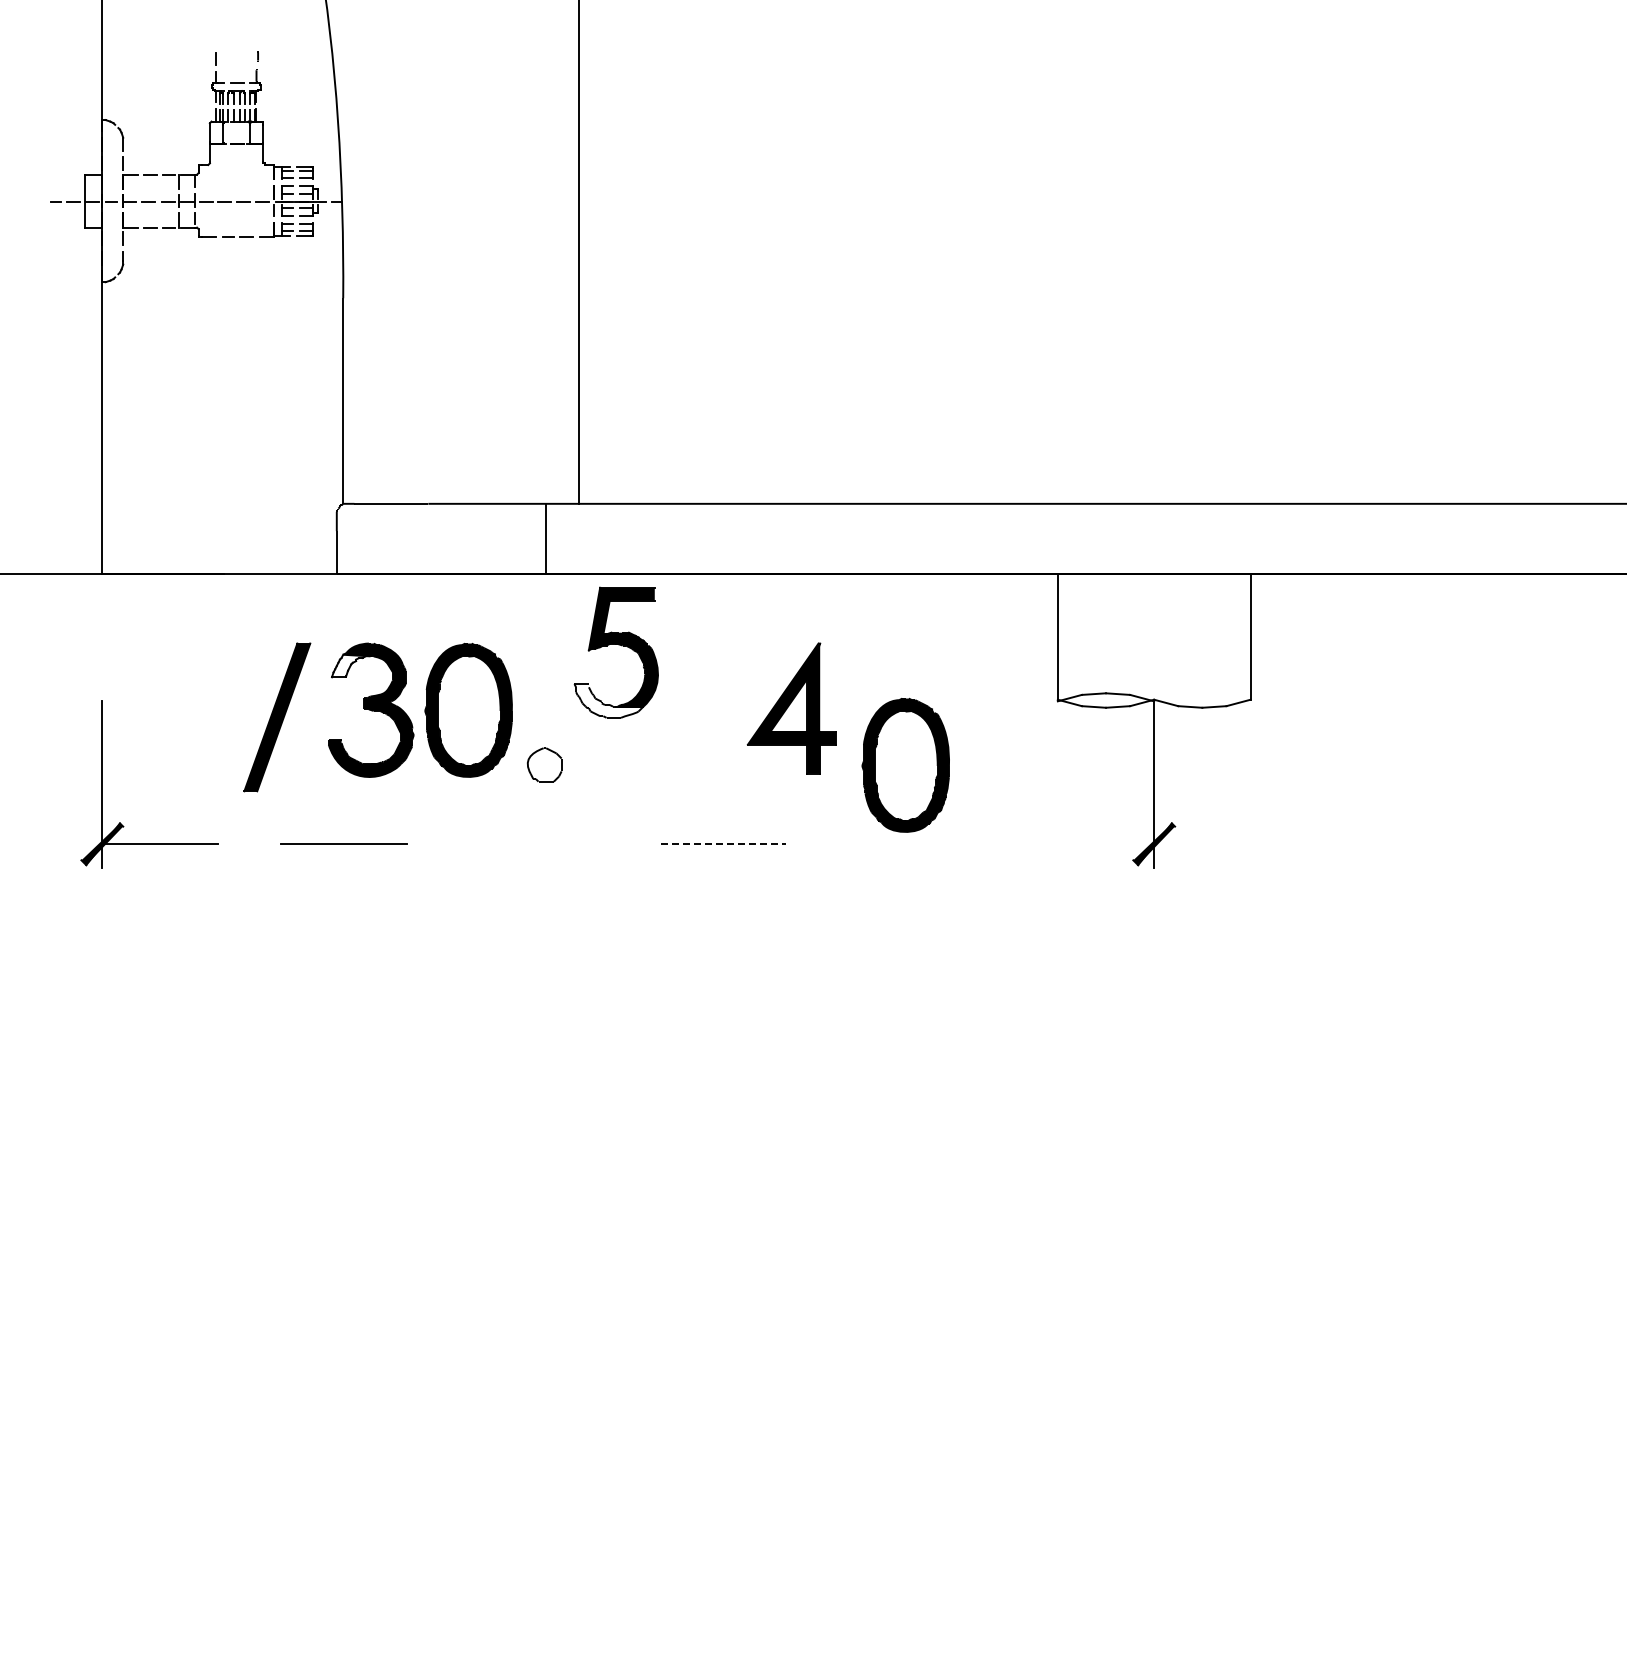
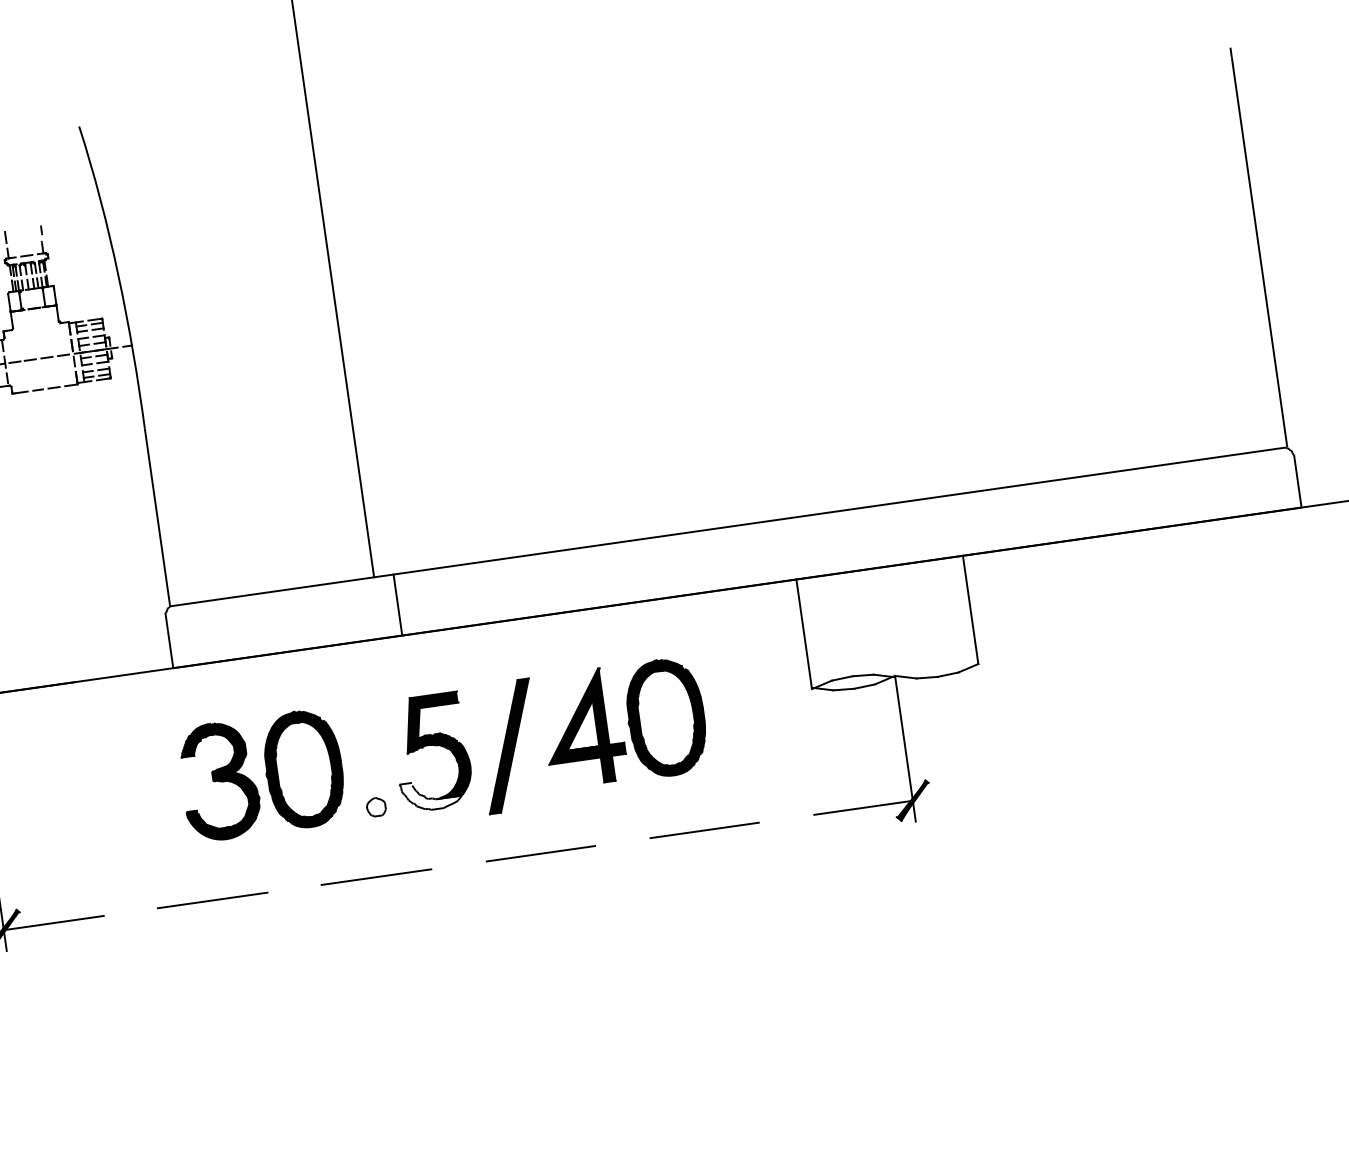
line: (545, 538) -> (397, 604), moved
part: (618, 645) -> (432, 745), moved
fill: (350, 665) -> (196, 745), added
part: (277, 717) -> (509, 746), moved
part: (544, 764) -> (376, 806), size x0.62
part: (905, 764) -> (665, 717), moved
line: (533, 844) -> (376, 877), added
line: (723, 844) -> (540, 853), dashed -> solid
line: (912, 844) -> (704, 830), added
line: (1097, 844) -> (863, 807), added

